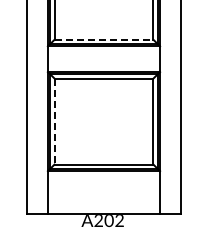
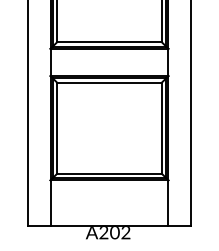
line: (104, 39) -> (110, 41), dashed -> solid
line: (54, 122) -> (57, 129), dashed -> solid

